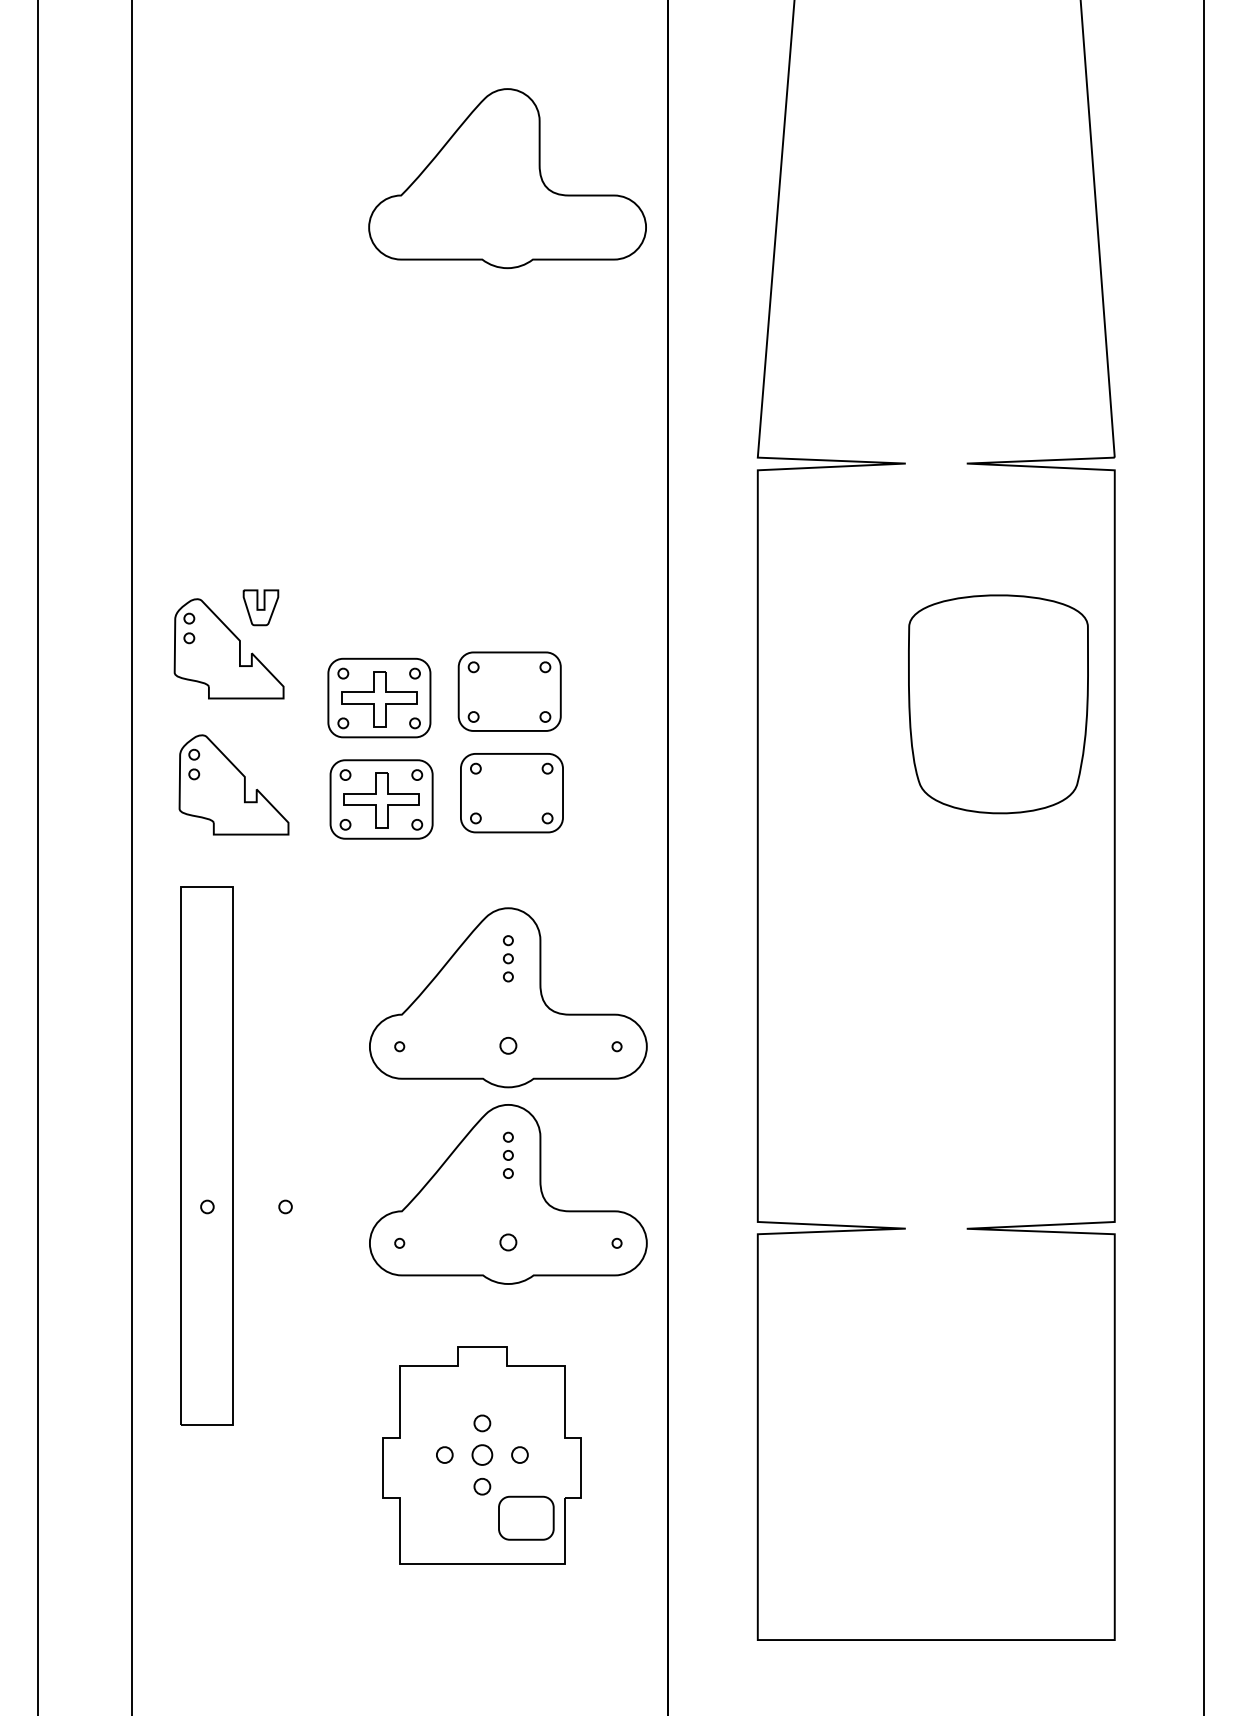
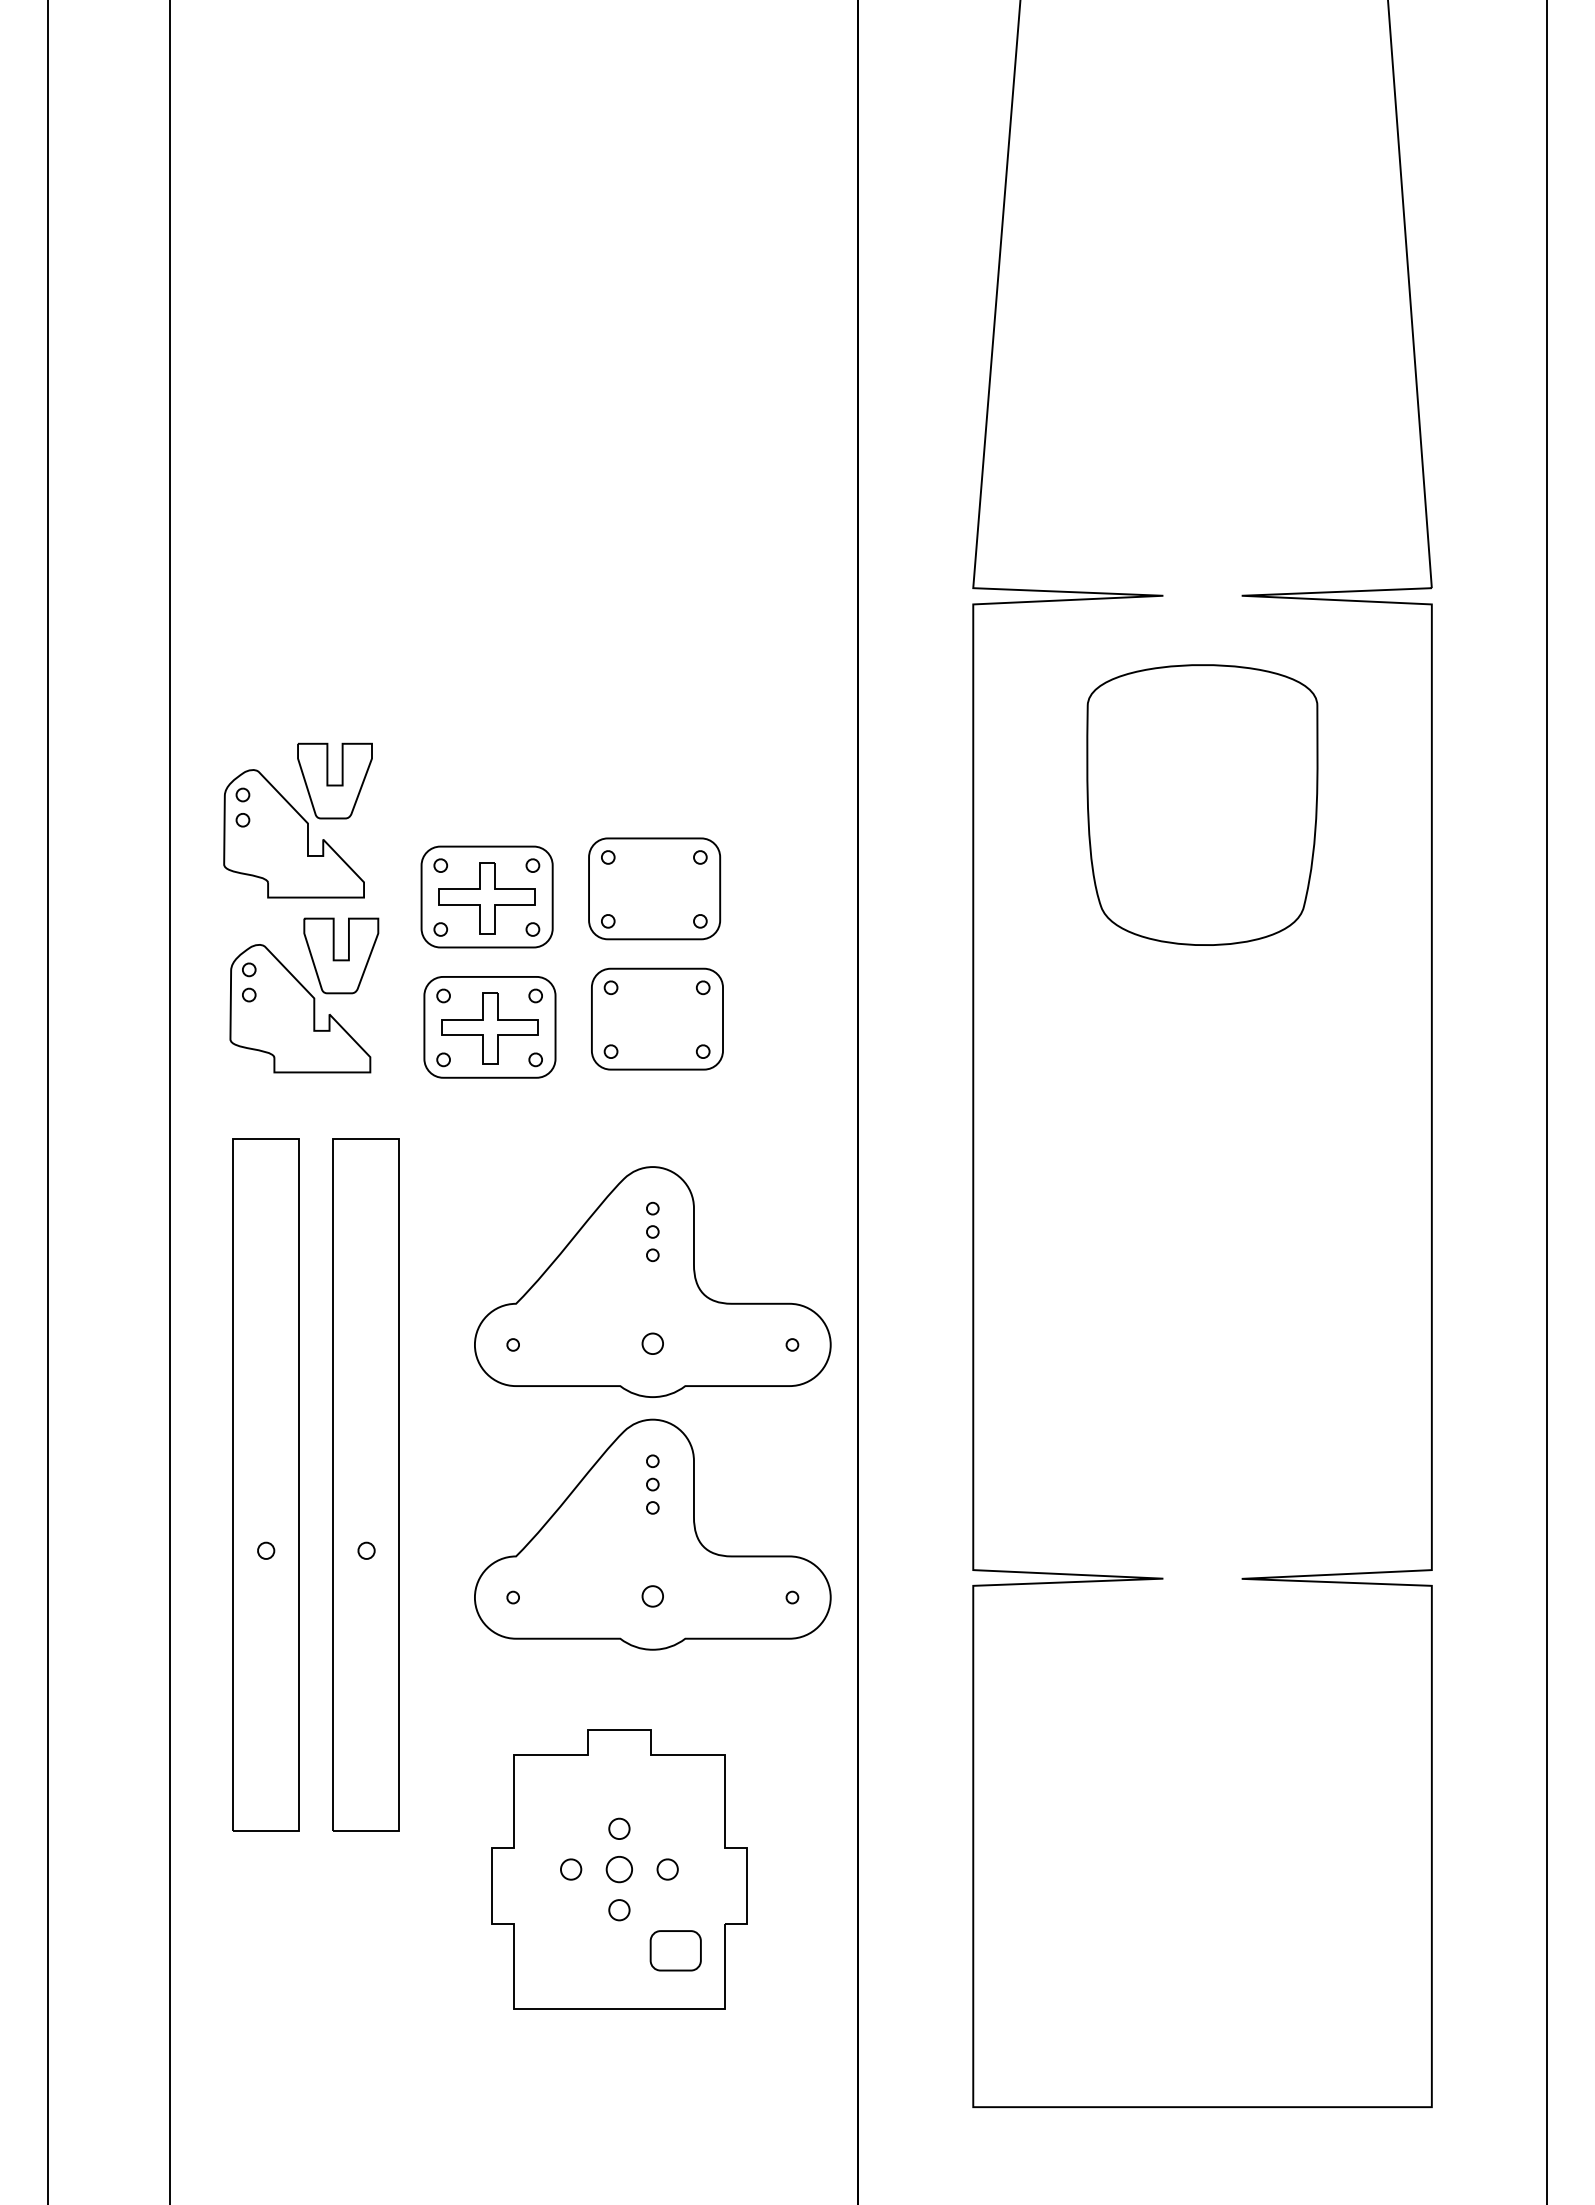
part: (507, 178) -> (651, 229), removed
part: (260, 607) -> (334, 780), size x1.67
part: (998, 703) -> (1202, 804), moved
part: (266, 743) -> (341, 955), added
part: (284, 1155) -> (365, 1484), added
part: (526, 1518) -> (675, 1950), size x0.71

